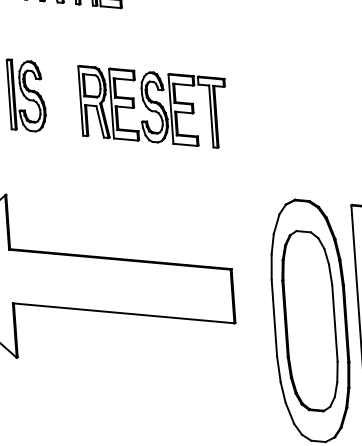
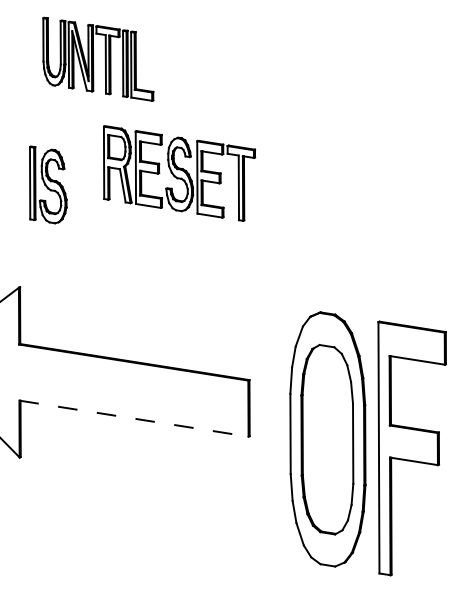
part: (153, 106) -> (179, 173), moved
line: (124, 313) -> (134, 418), solid -> dashed

